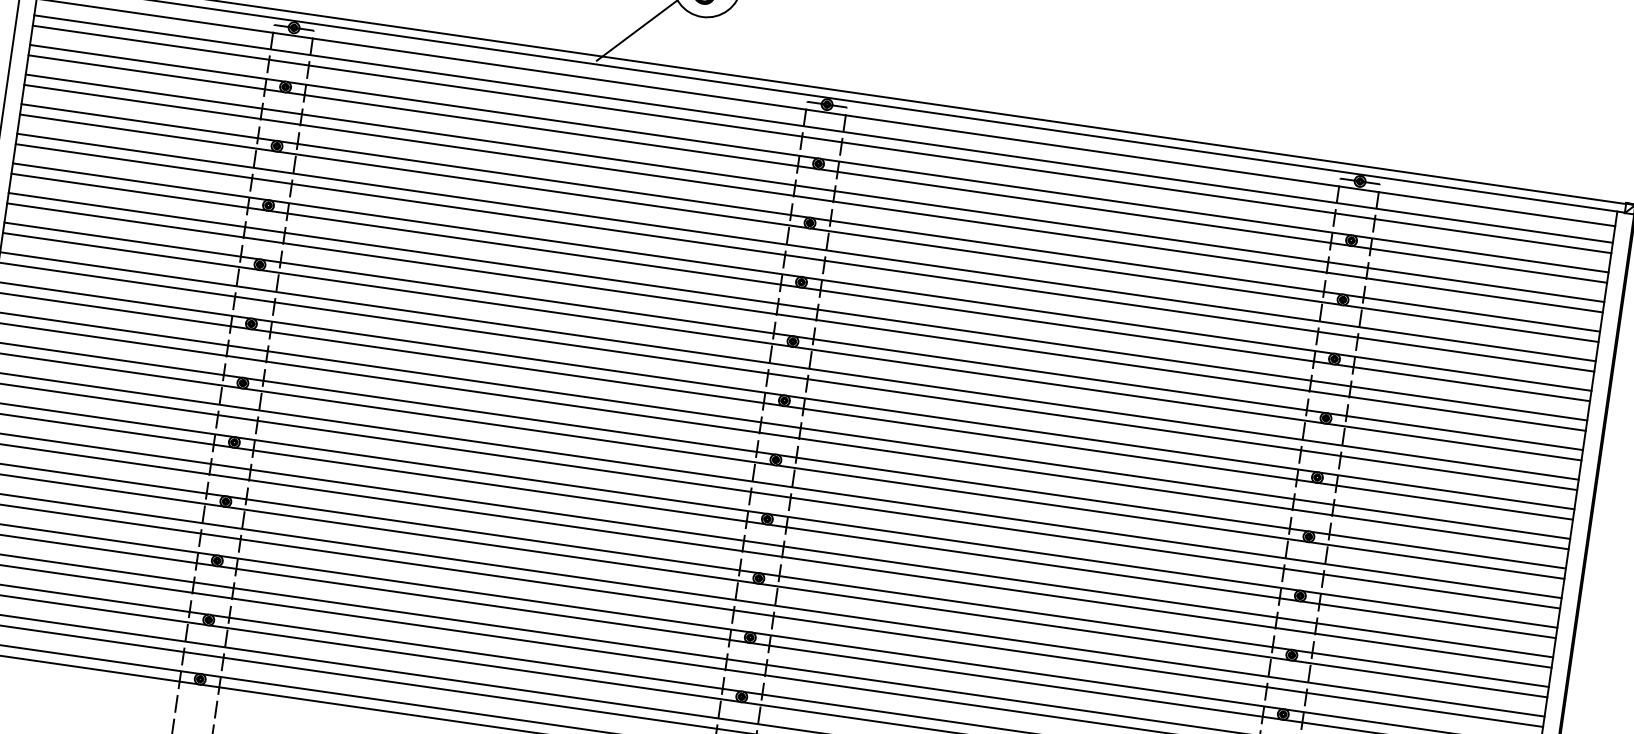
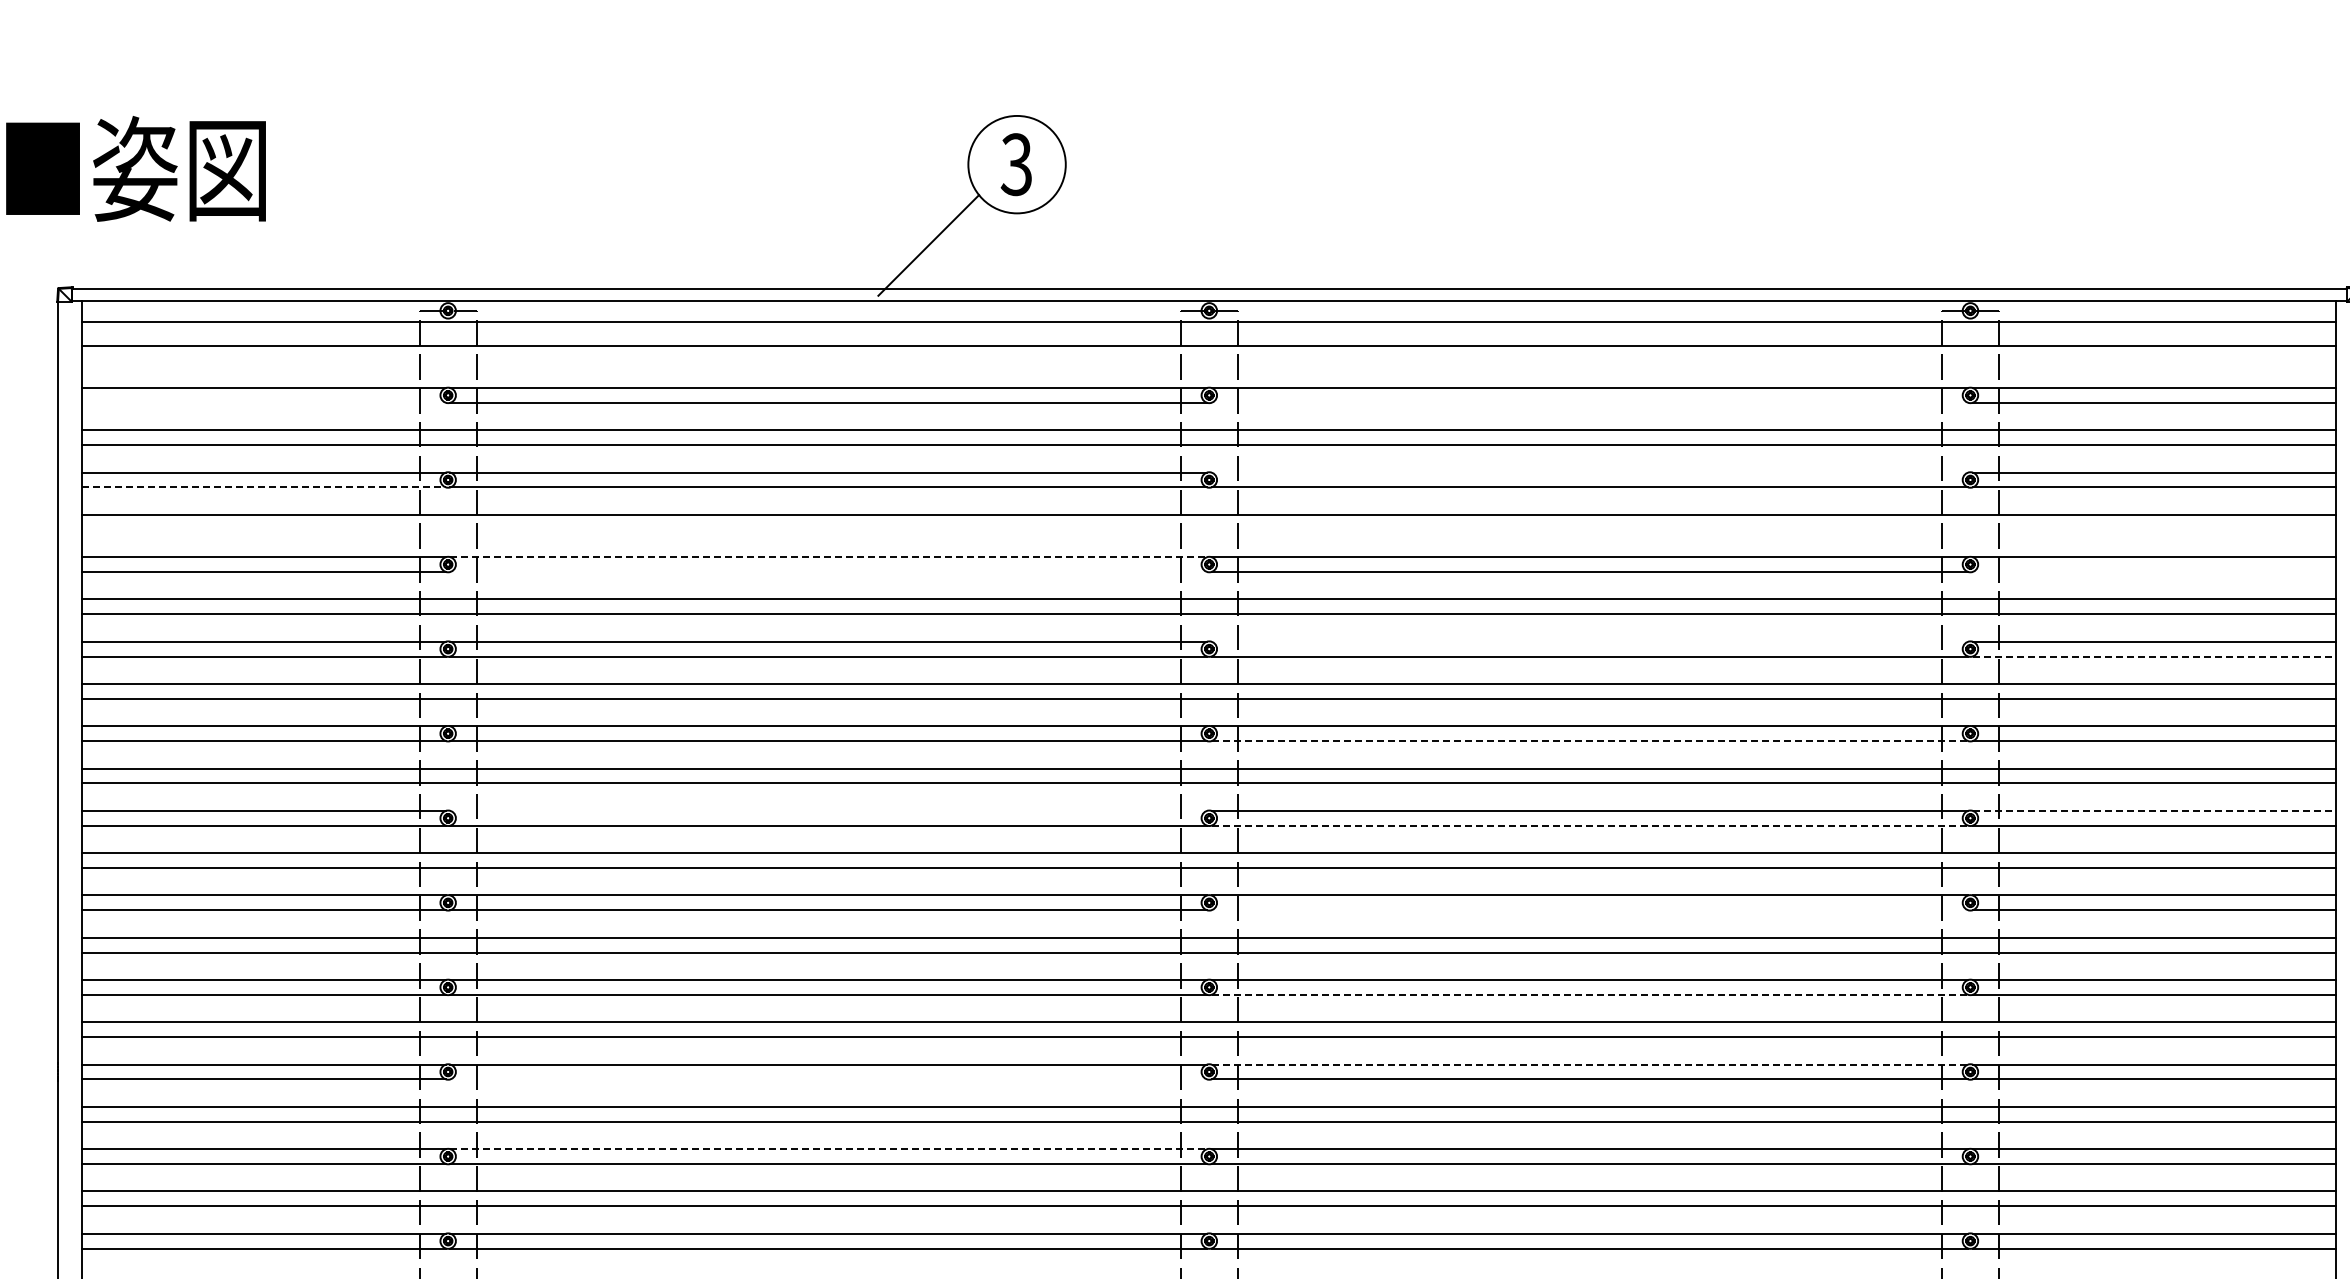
line: (155, 73) -> (263, 402), removed
line: (147, 133) -> (264, 487), solid -> dashed
line: (822, 139) -> (1209, 360), removed
line: (1084, 207) -> (1589, 402), removed
line: (536, 239) -> (829, 557), solid -> dashed
line: (534, 248) -> (828, 571), removed
line: (1077, 256) -> (1589, 472), removed
line: (805, 257) -> (1209, 529), removed
line: (1059, 374) -> (1589, 641), removed
line: (1462, 382) -> (2154, 571), removed
line: (510, 416) -> (828, 810), removed
line: (1454, 442) -> (2154, 656), solid -> dashed
line: (1050, 444) -> (1590, 741), solid -> dashed
line: (1042, 503) -> (1590, 825), solid -> dashed
line: (1438, 549) -> (2154, 810), solid -> dashed
line: (1032, 562) -> (1589, 910), removed
line: (482, 604) -> (828, 1079), removed
line: (1025, 621) -> (1590, 994), solid -> dashed
line: (476, 653) -> (829, 1149), solid -> dashed
line: (1017, 670) -> (1590, 1064), solid -> dashed

